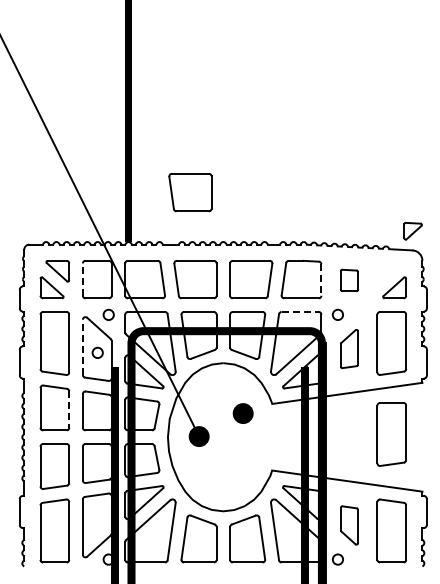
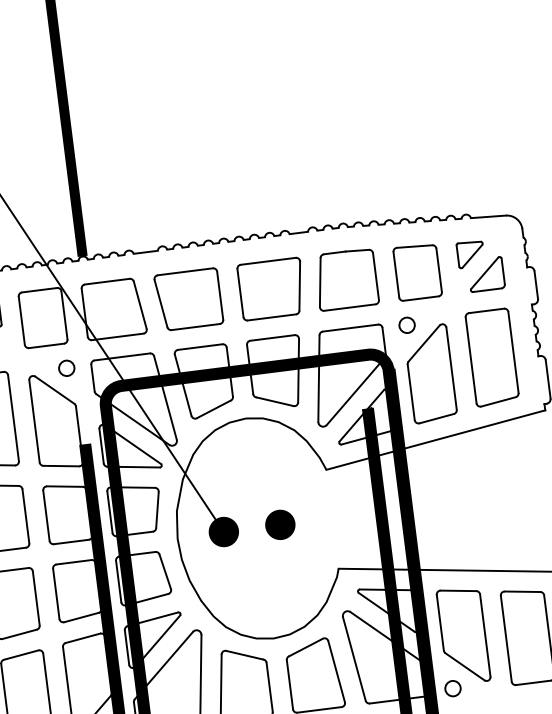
part: (190, 192) -> (165, 171), removed
part: (412, 230) -> (469, 253), moved
line: (82, 279) -> (21, 320), dashed -> solid
line: (321, 280) -> (376, 277), dashed -> solid
part: (349, 280) -> (417, 272), size x1.67
line: (300, 312) -> (351, 328), dashed -> solid
line: (82, 347) -> (33, 421), dashed -> solid
part: (349, 348) -> (430, 373), size x1.67
circle: (97, 352) -> (57, 426), removed
line: (69, 410) -> (26, 517), dashed -> solid
part: (242, 413) -> (279, 524), moved
part: (391, 434) -> (509, 492), removed
part: (349, 525) -> (463, 635), size x1.67

